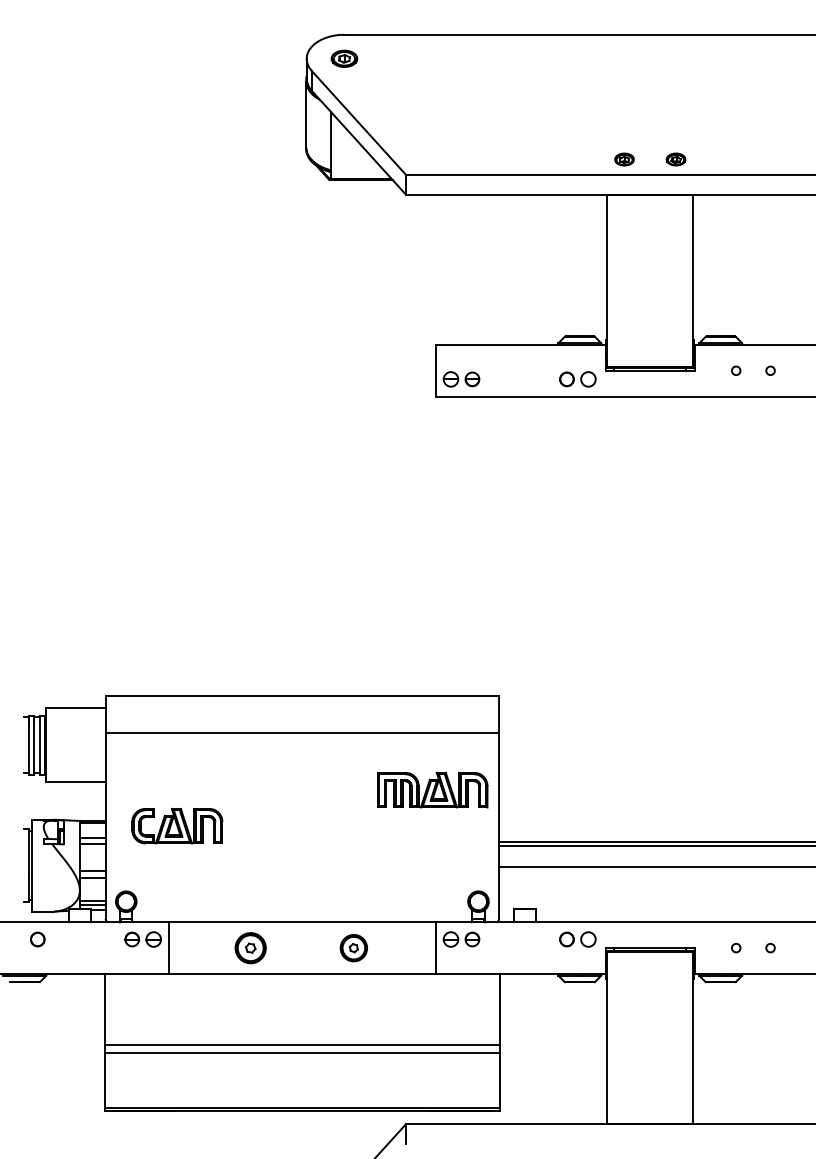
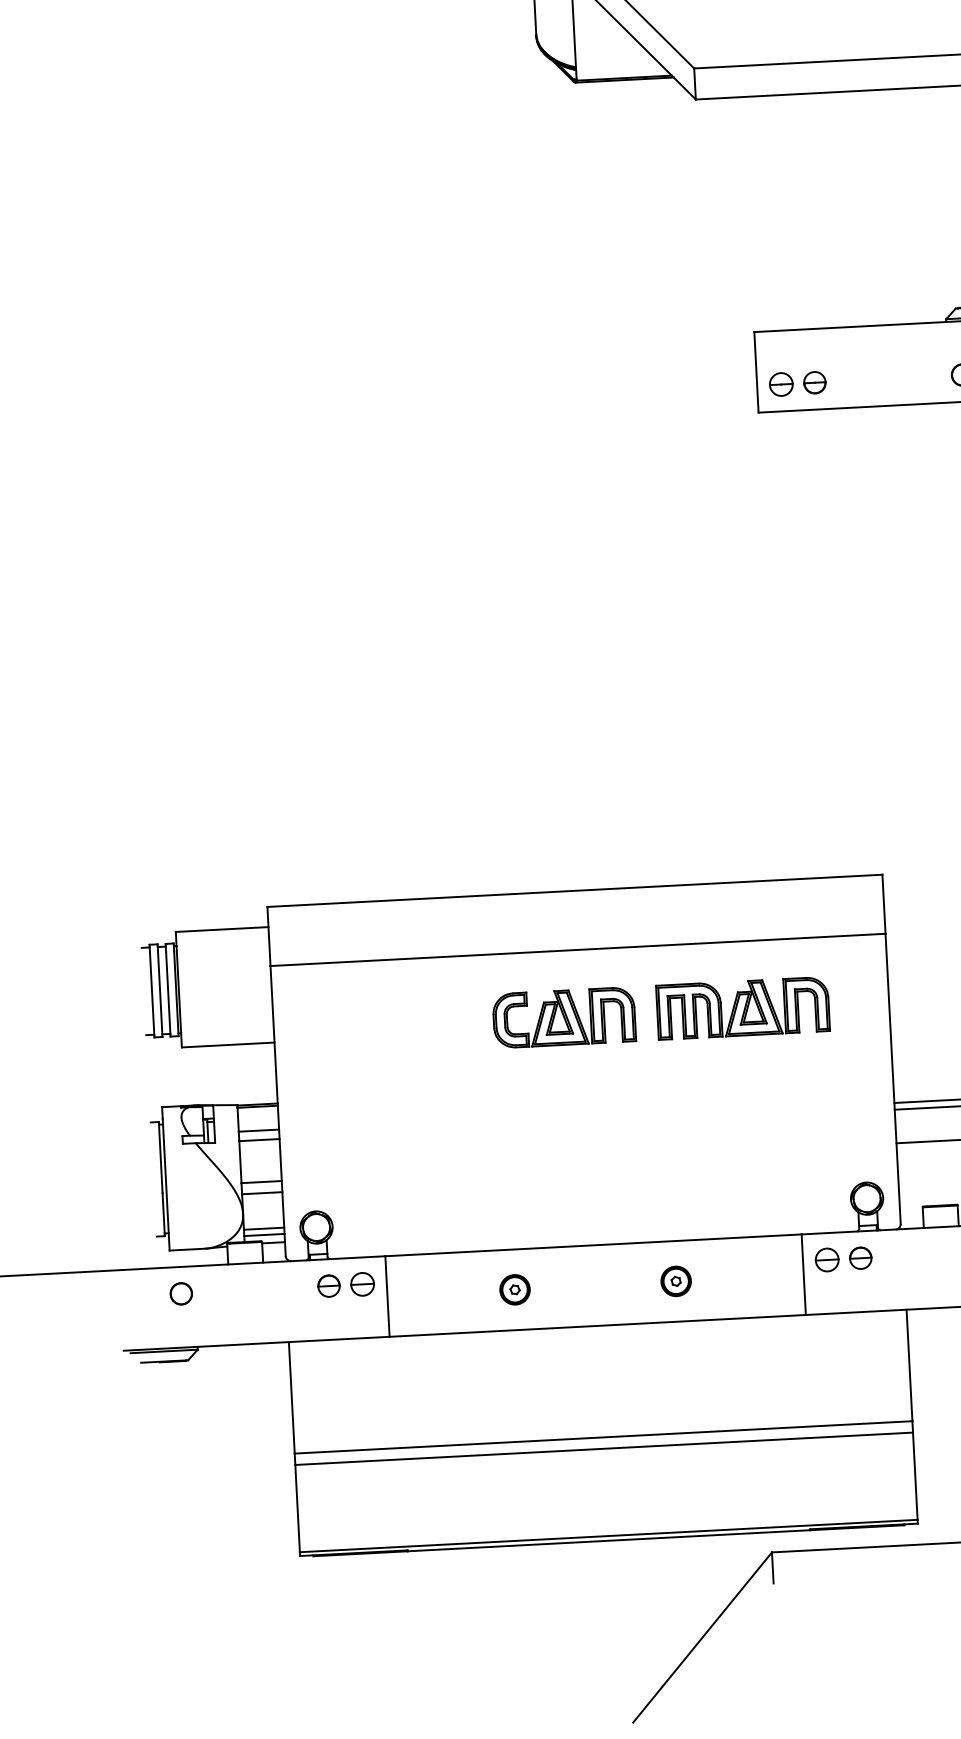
part: (432, 789) -> (742, 1007), moved
part: (177, 825) -> (564, 1016), moved
part: (250, 947) -> (514, 1288), size x0.62
part: (353, 947) -> (675, 1280), size x0.71

